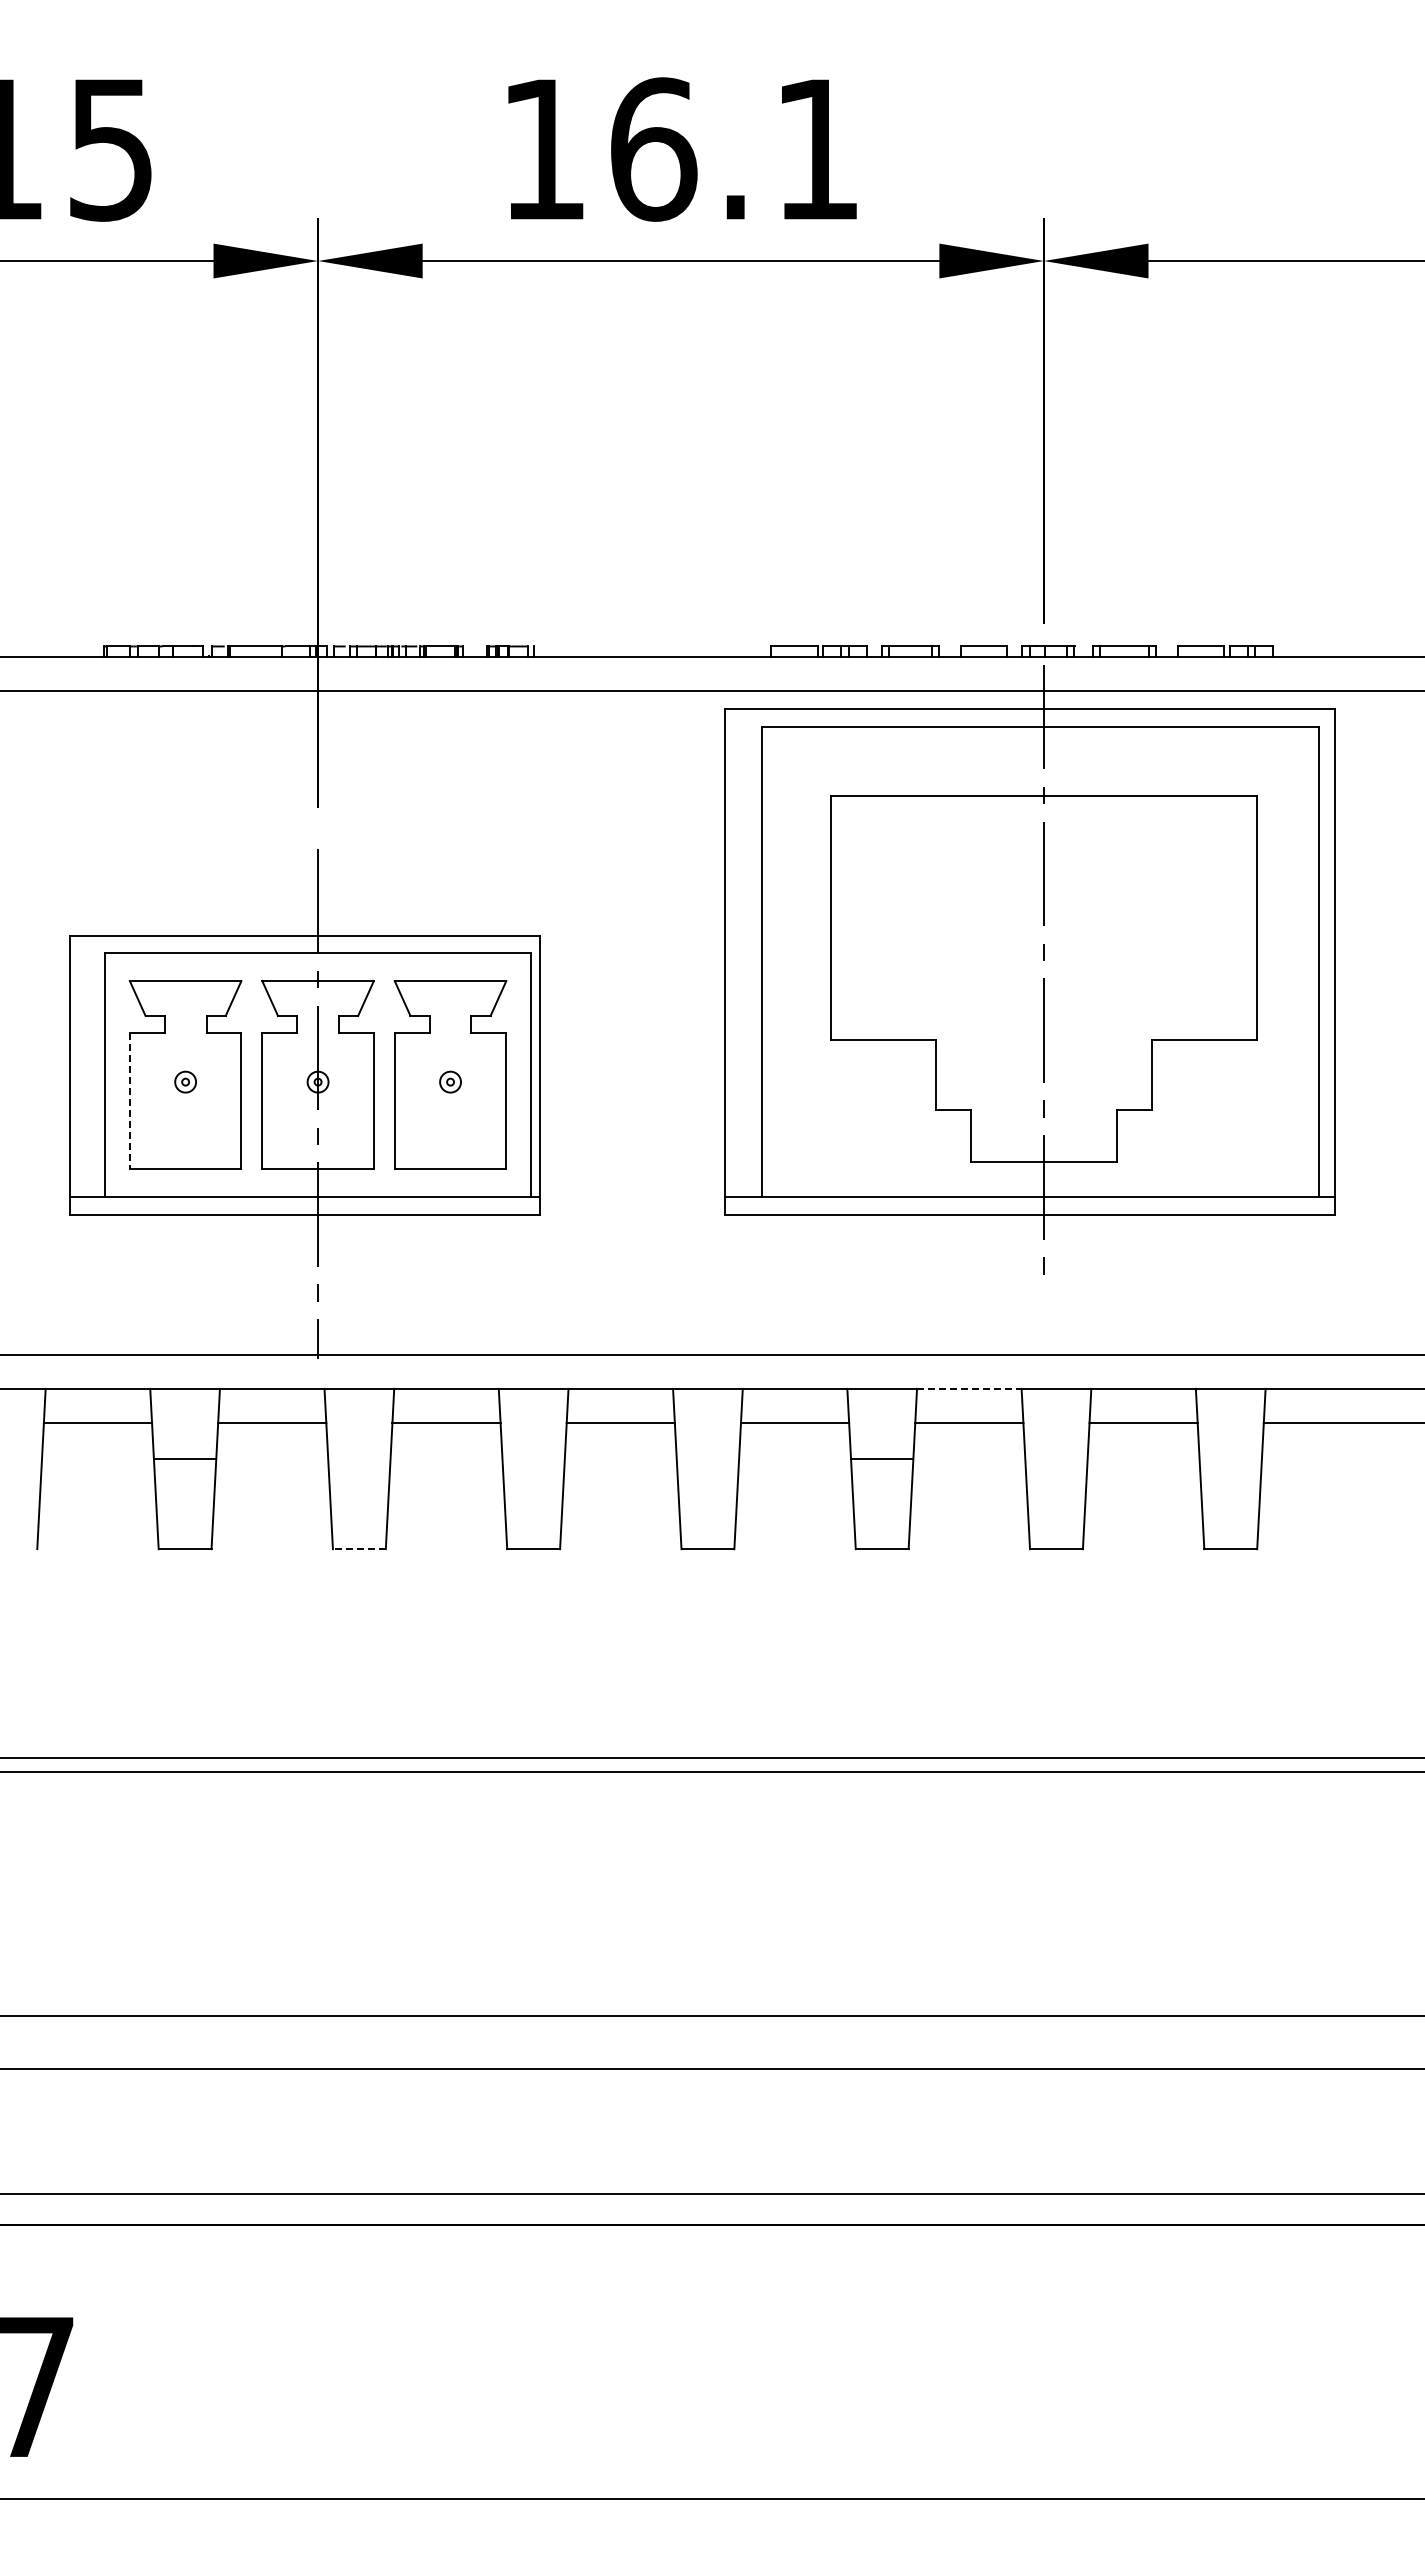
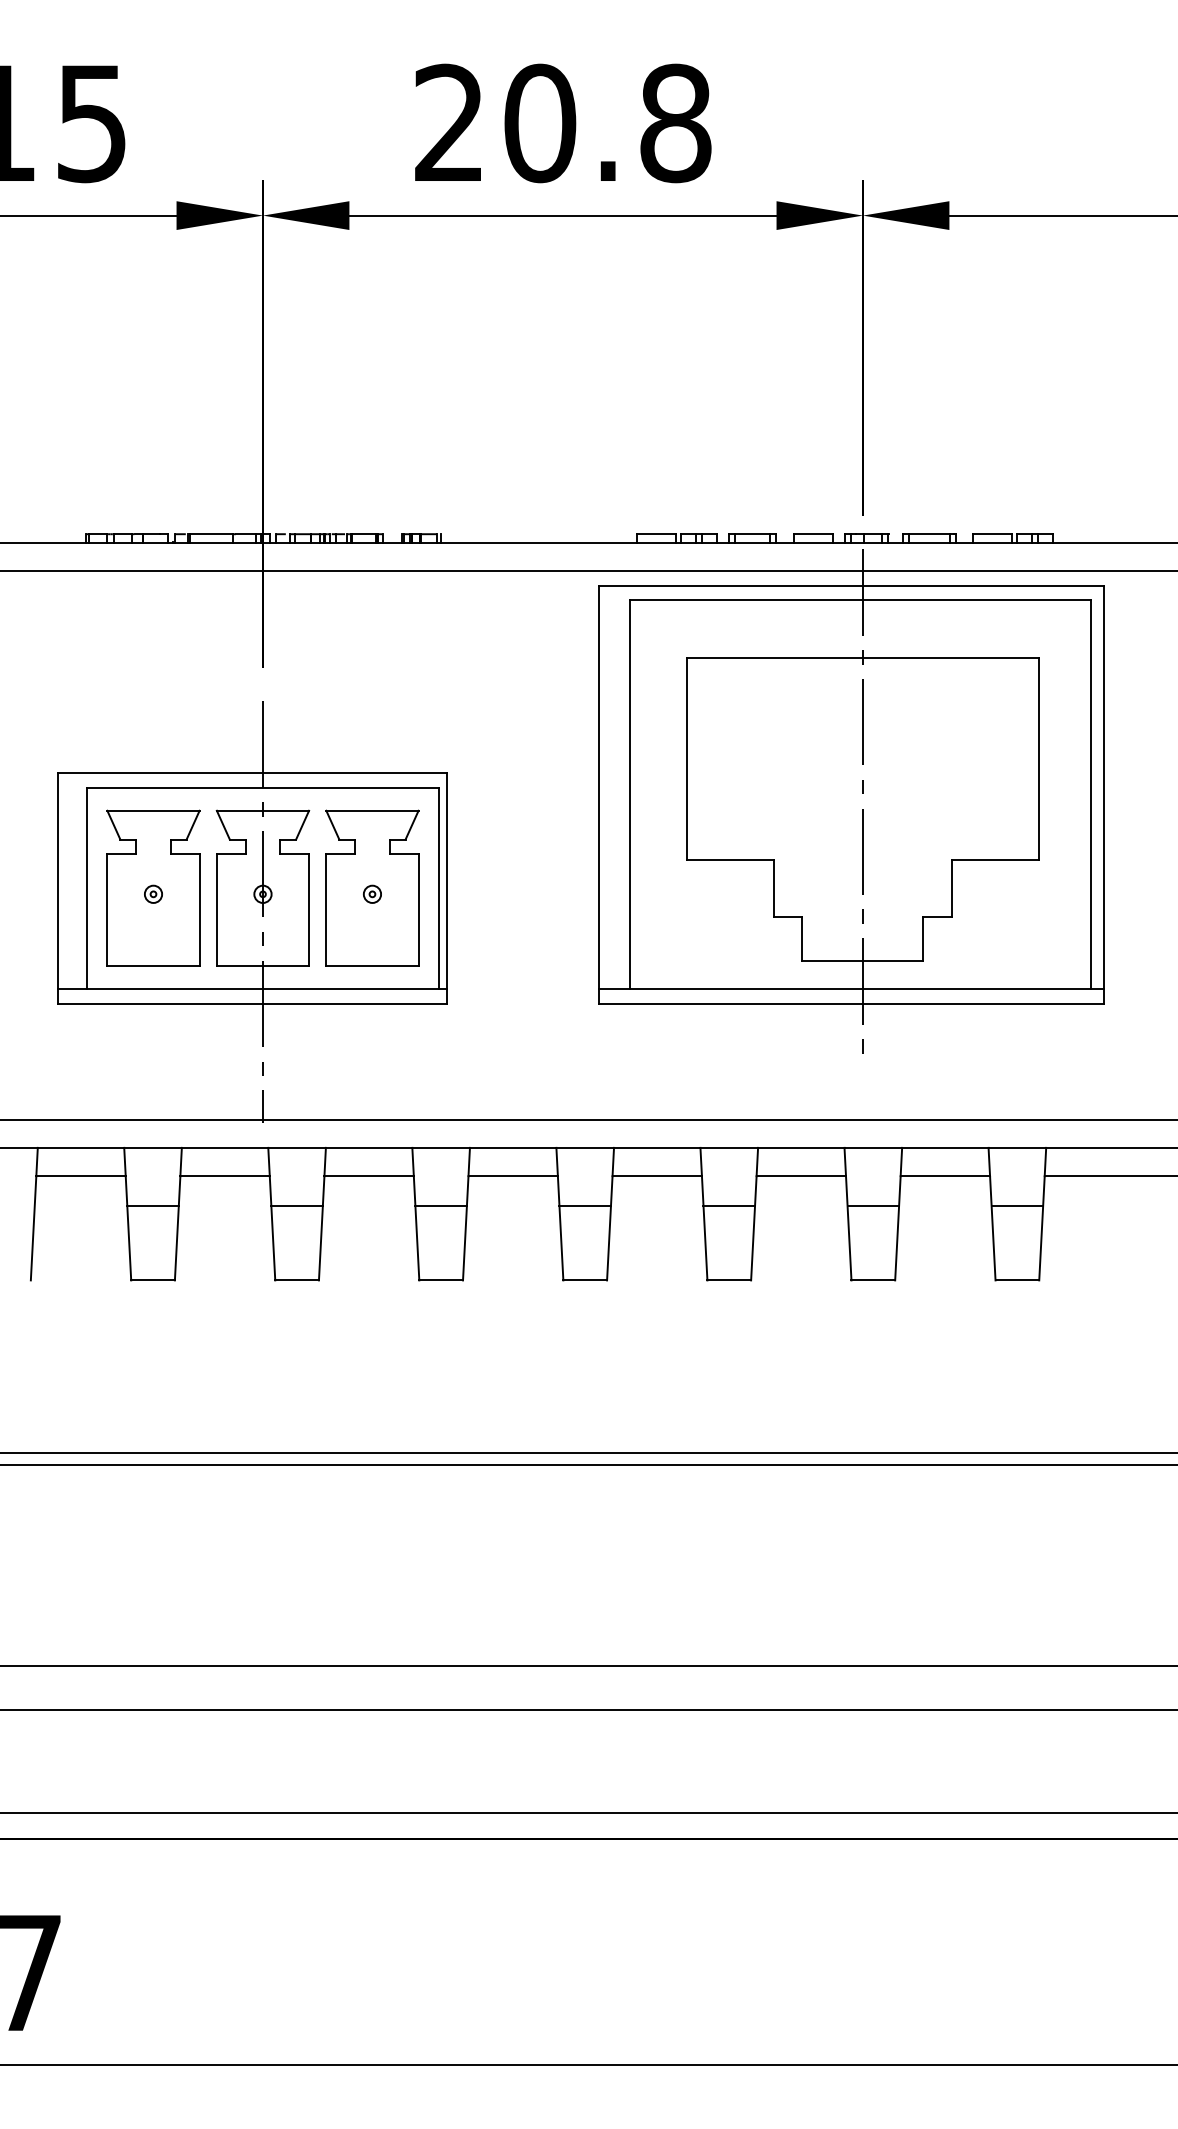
text: (681, 149) -> (563, 123), 16.1 -> 20.8
line: (129, 1101) -> (107, 910), dashed -> solid
line: (969, 1388) -> (801, 1147), dashed -> solid
line: (359, 1458) -> (297, 1205), added
line: (533, 1458) -> (441, 1205), added
line: (707, 1458) -> (584, 1205), added
line: (1056, 1458) -> (873, 1205), added
line: (1230, 1458) -> (1017, 1205), added
line: (358, 1549) -> (296, 1280), dashed -> solid

